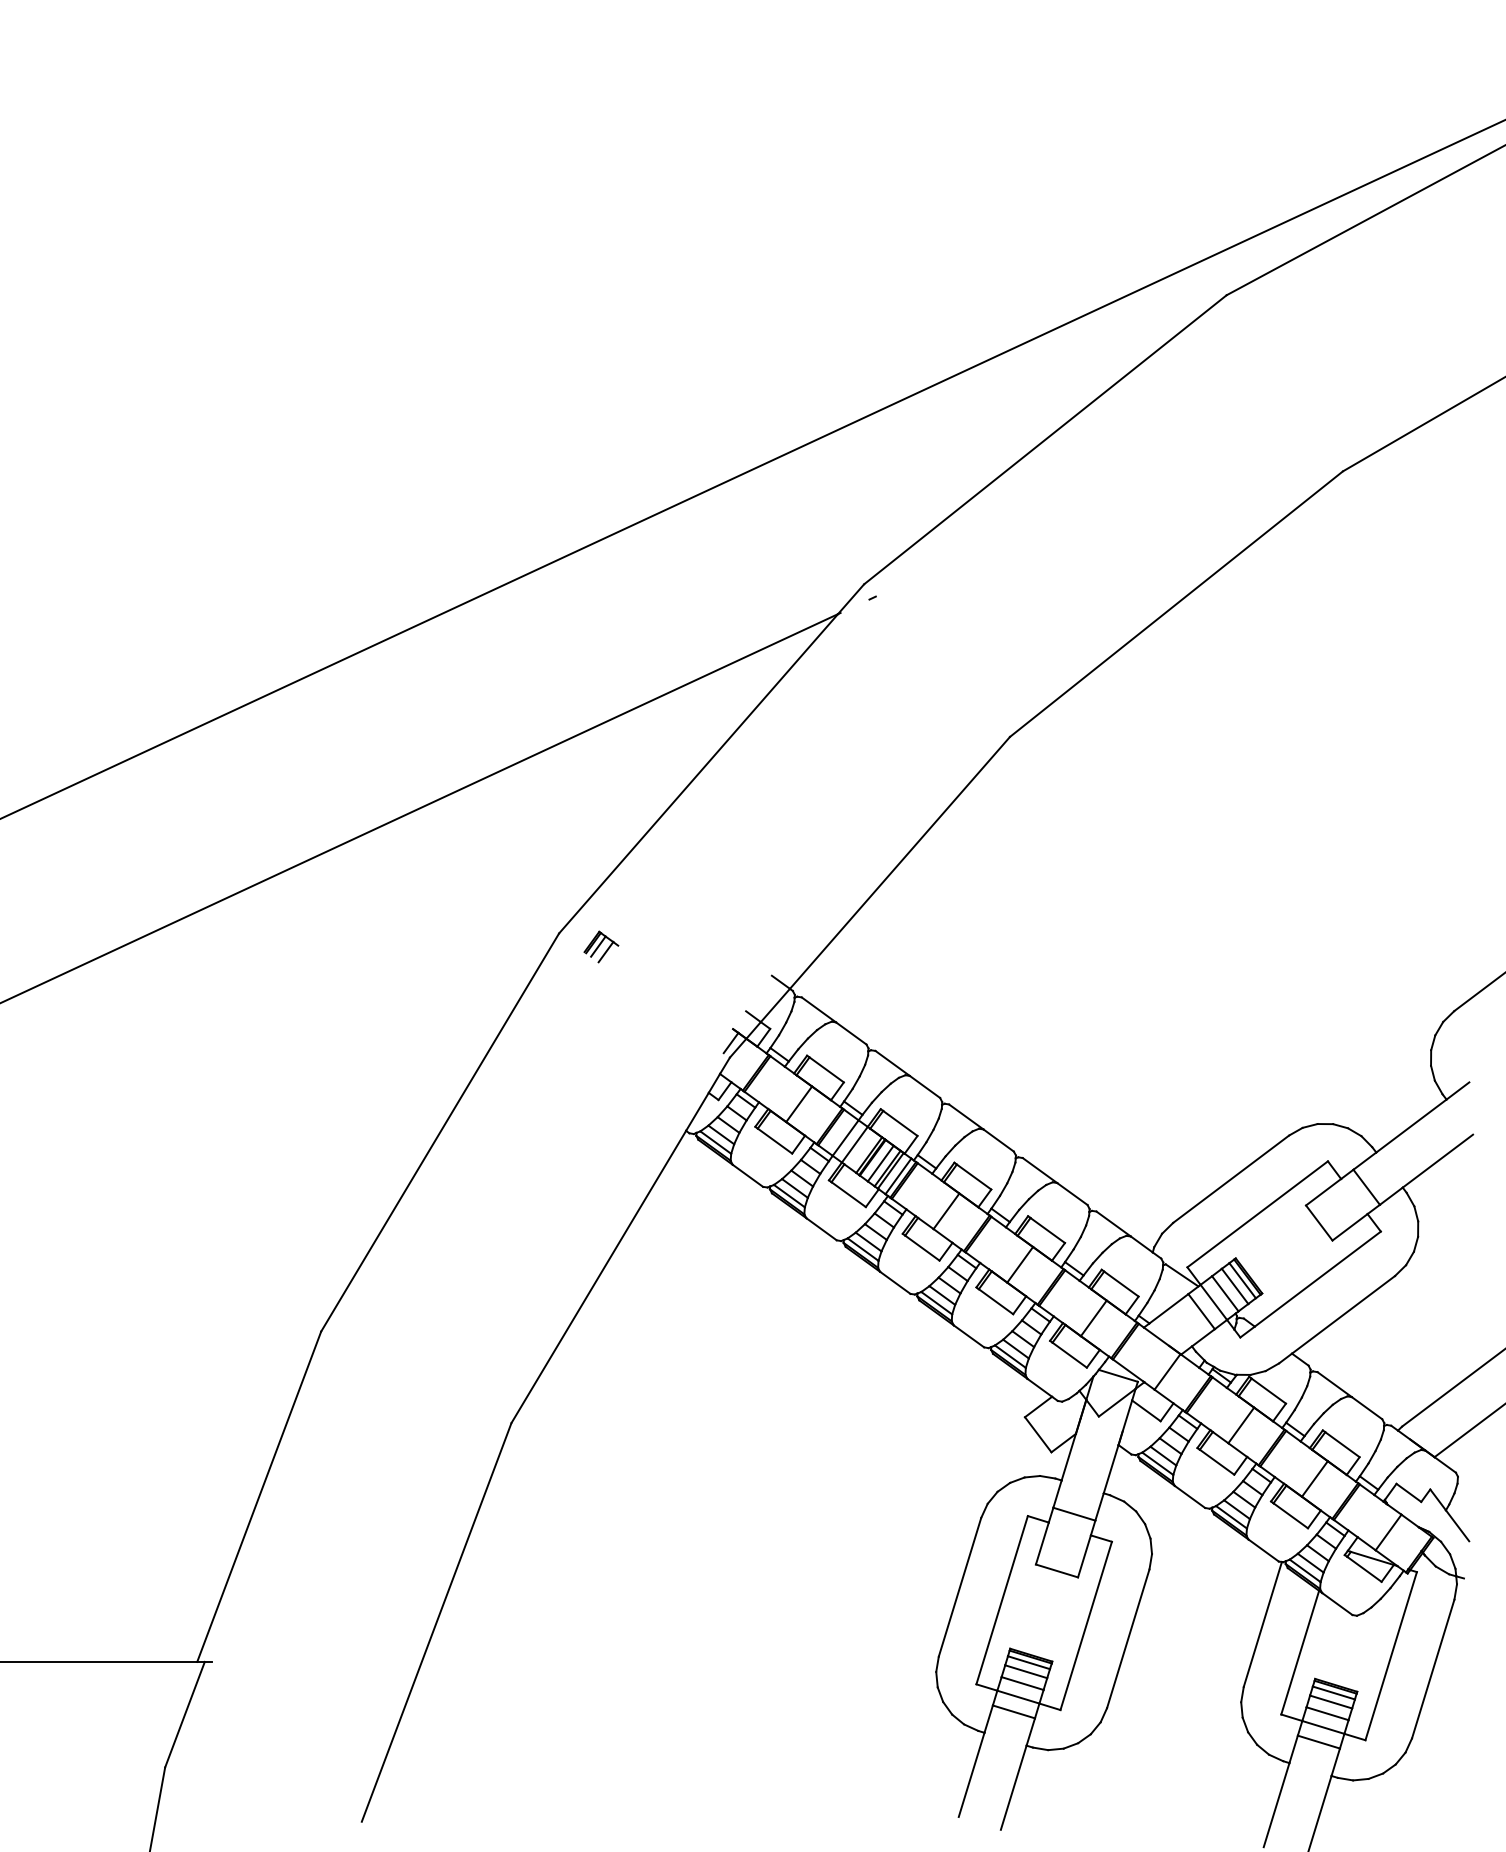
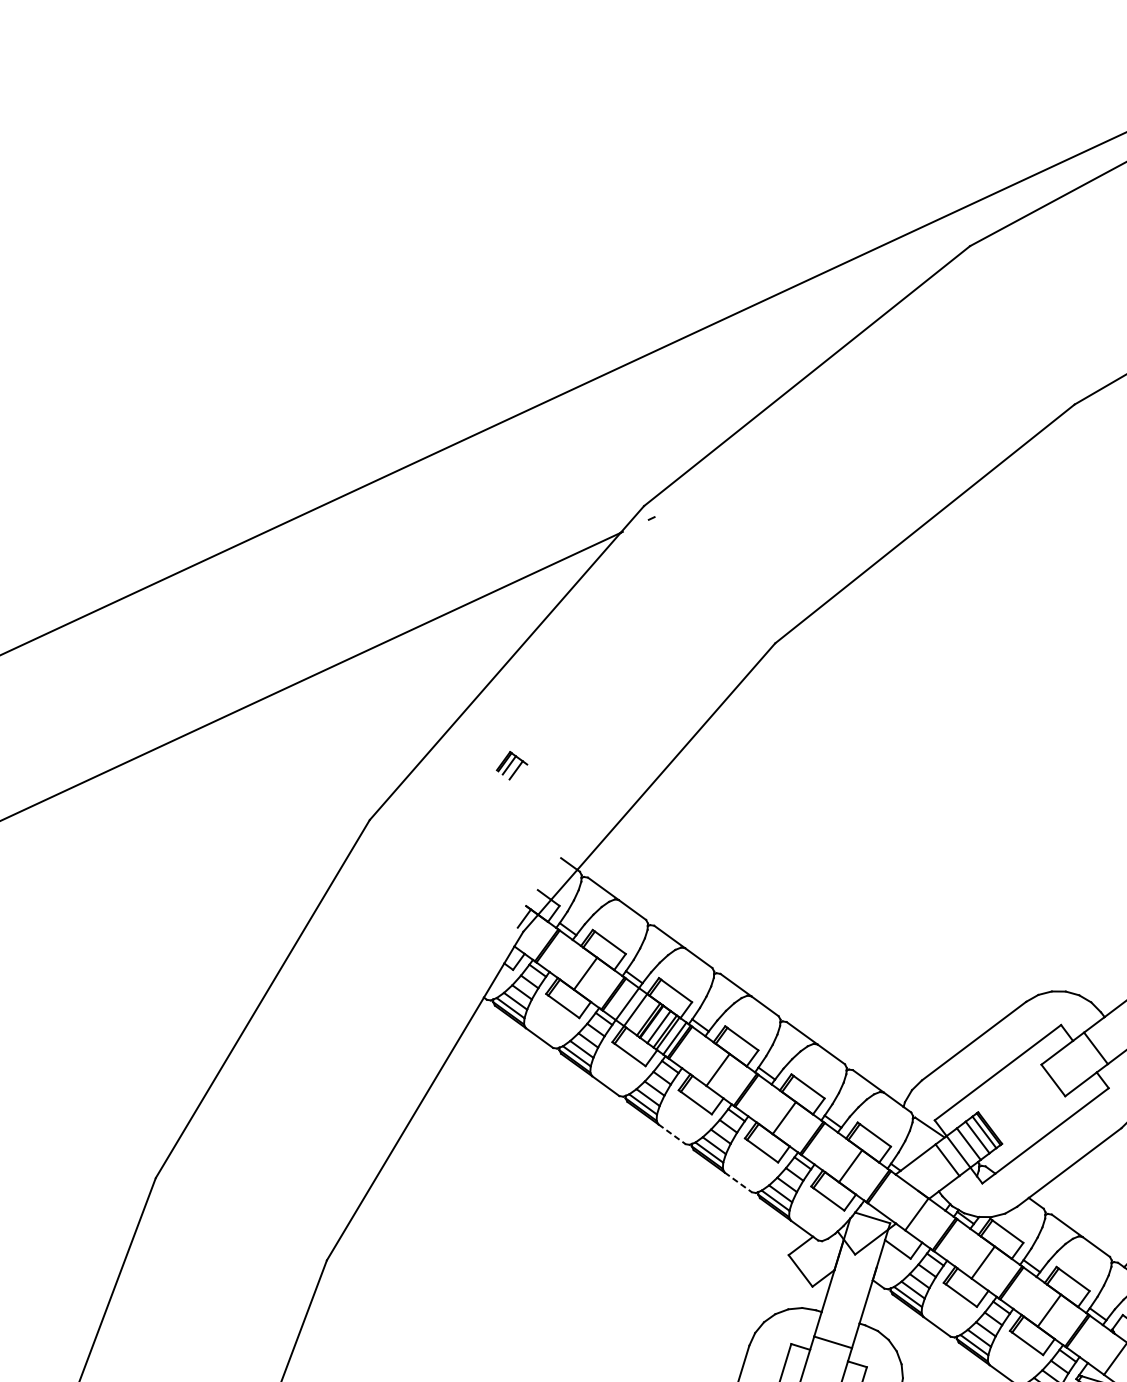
part: (601, 946) -> (512, 765), moved
line: (895, 1282) -> (672, 1133), solid -> dashed
line: (968, 1336) -> (737, 1182), solid -> dashed

